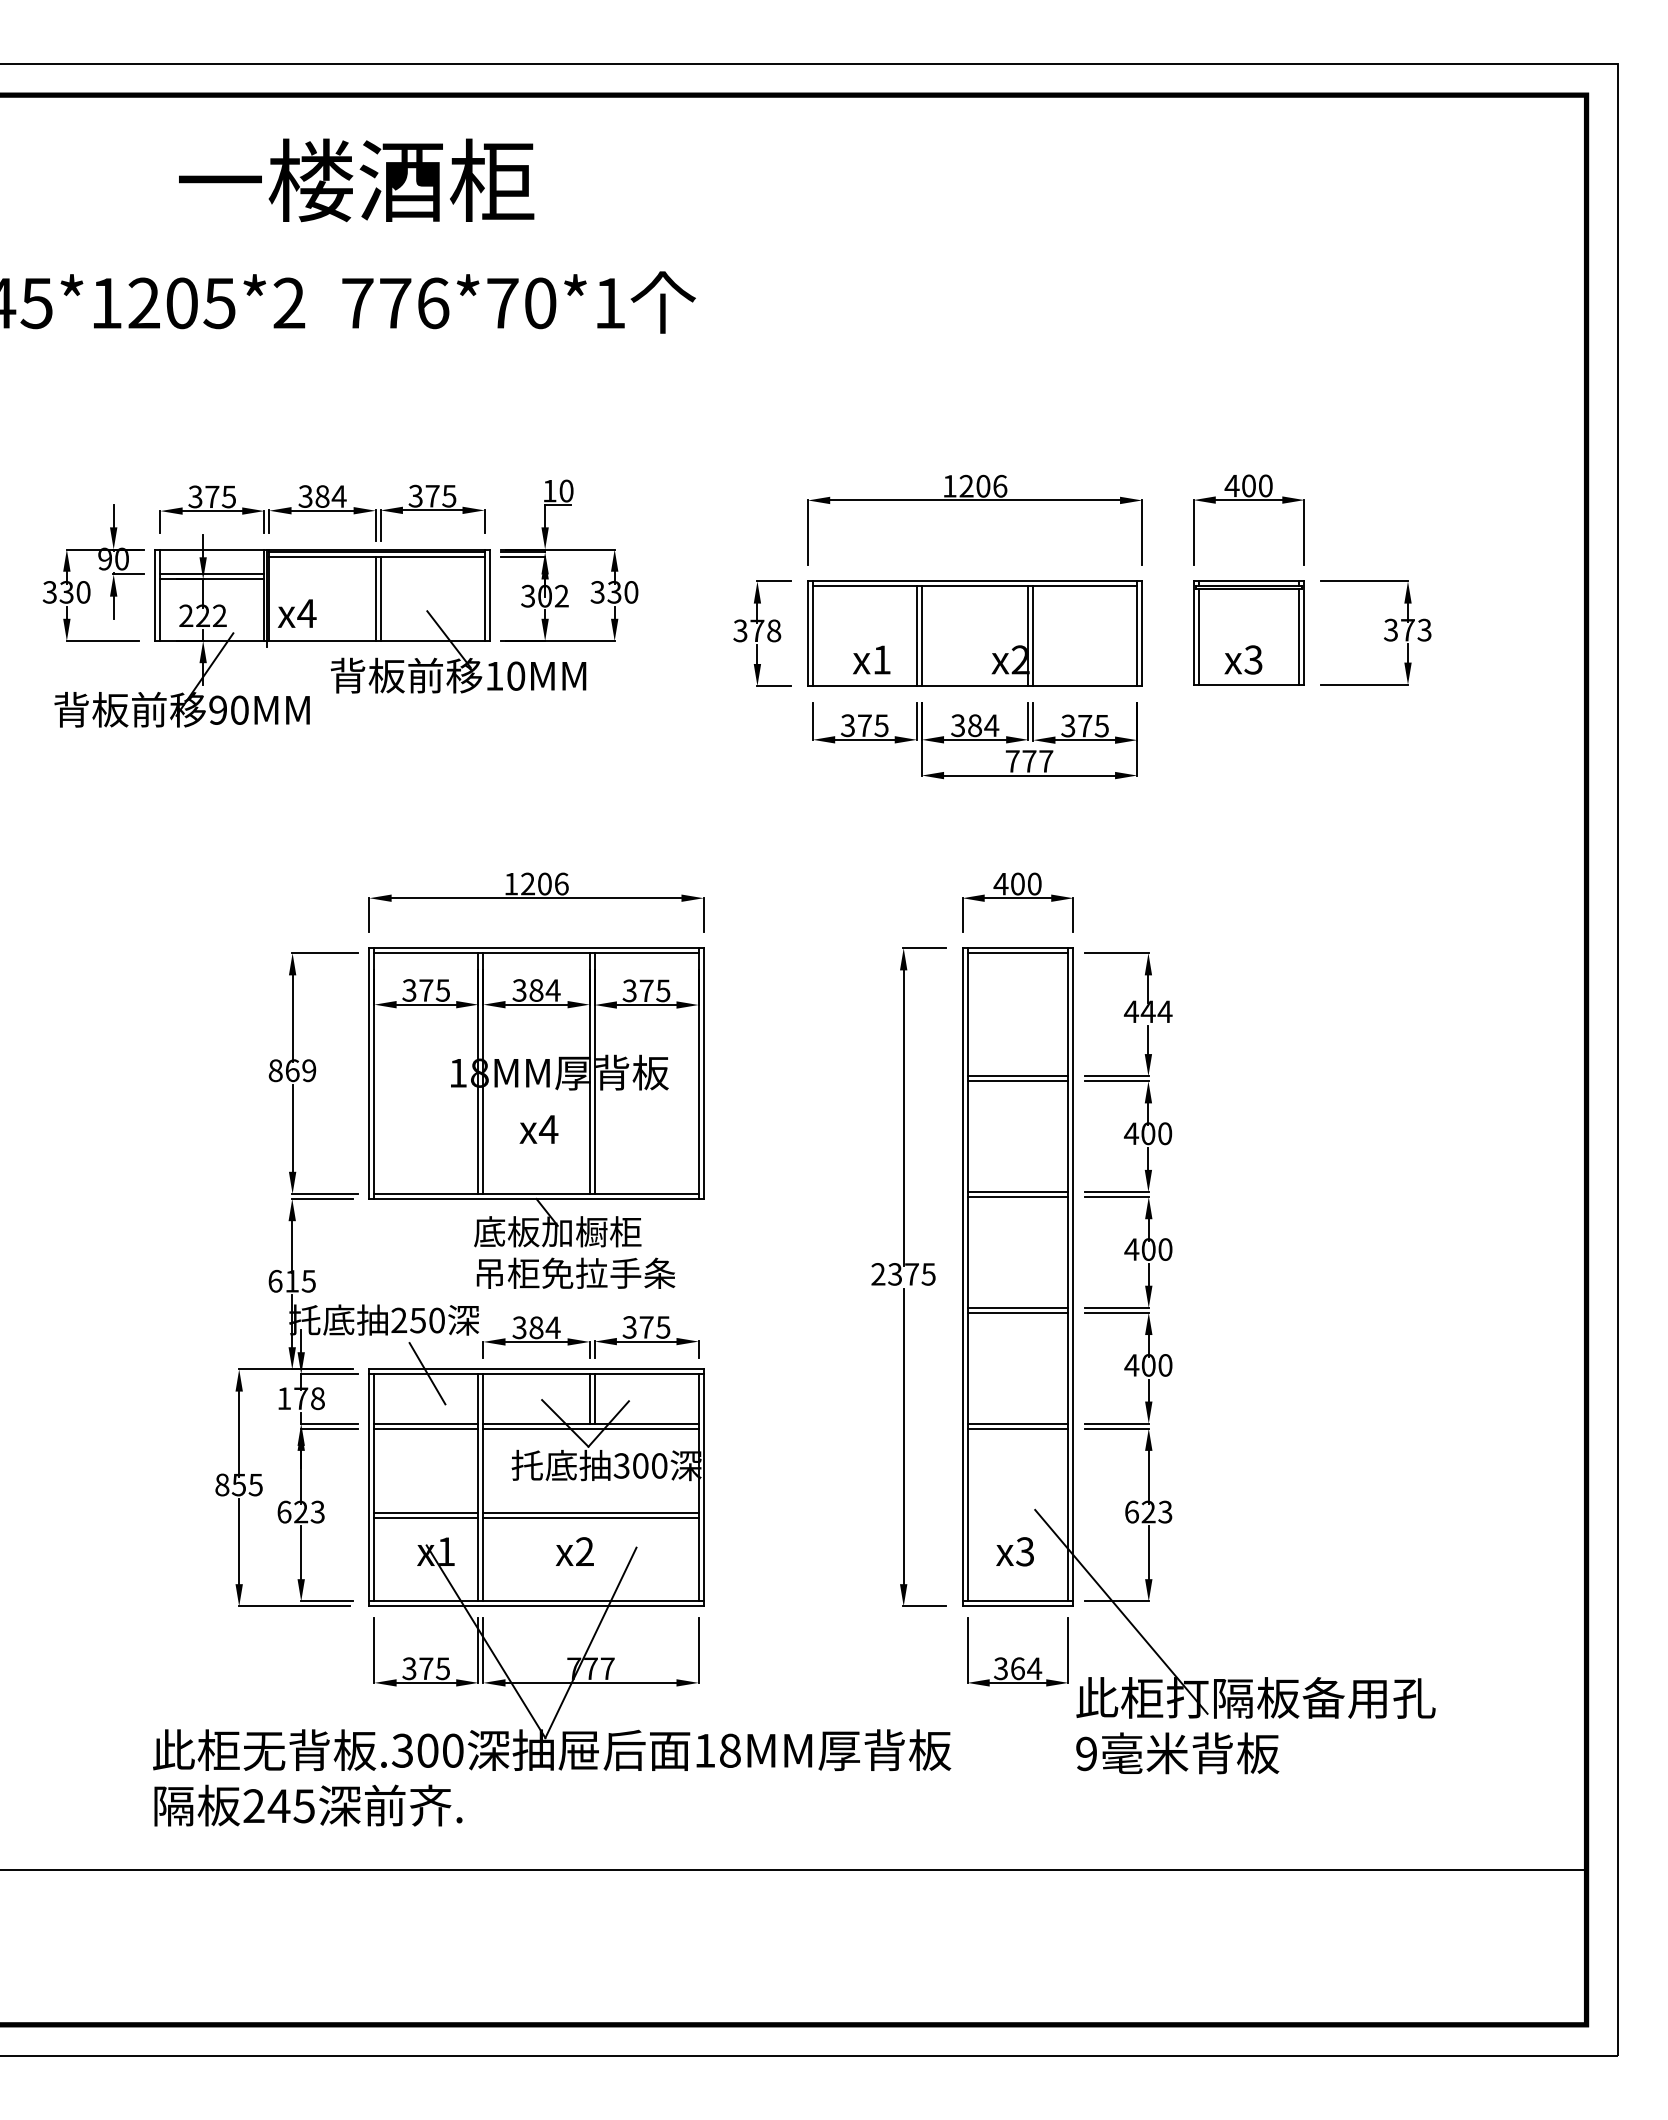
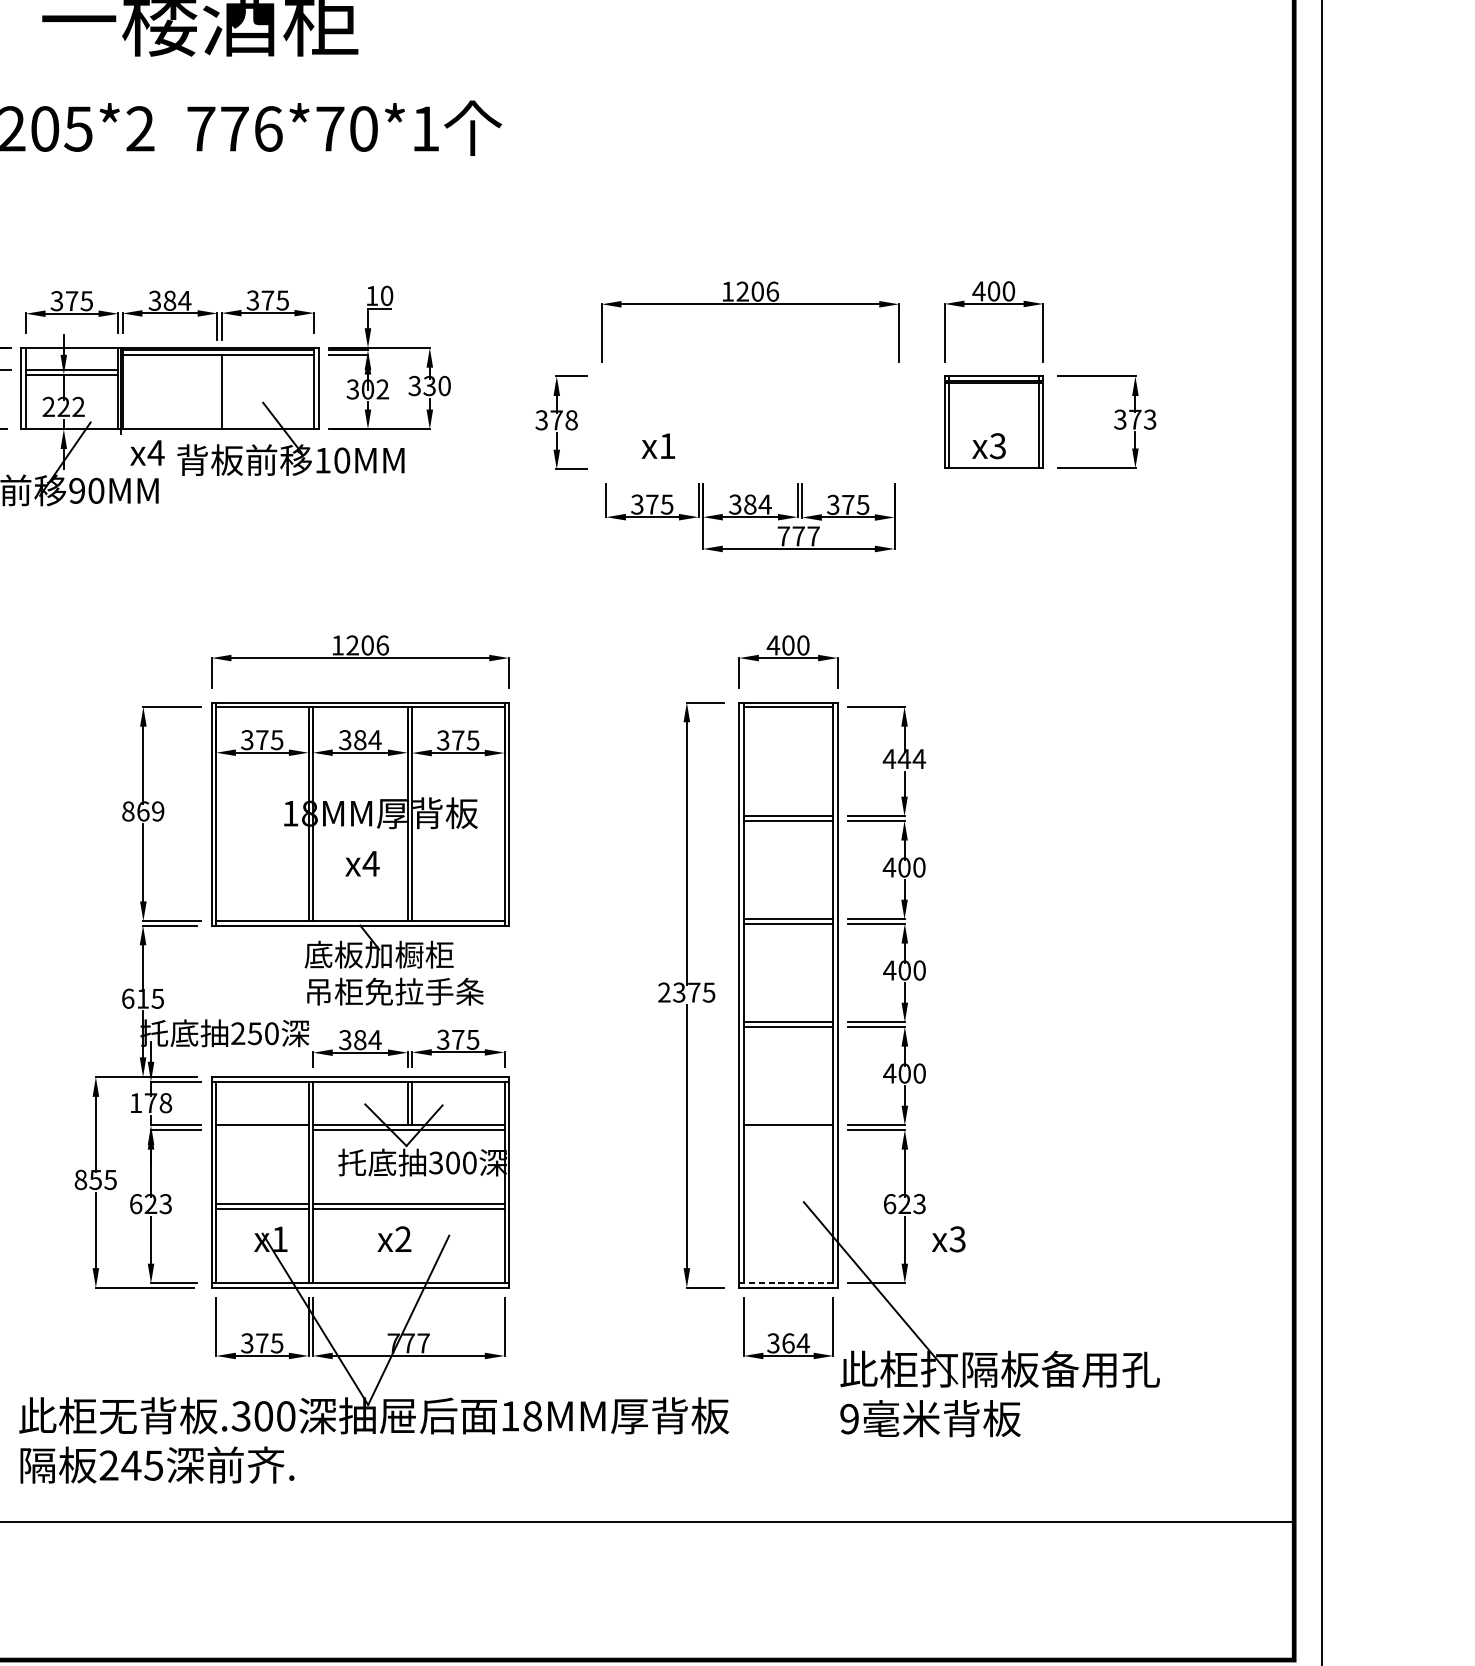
line: (375, 598) -> (217, 391), removed
text: (297, 613) -> (147, 452), moved
part: (974, 633) -> (749, 422), removed
line: (427, 1373) -> (263, 1080), removed
line: (426, 1428) -> (262, 1129), removed
line: (1017, 1428) -> (788, 1129), removed
text: (1014, 1551) -> (948, 1239), moved
line: (1018, 1601) -> (788, 1283), solid -> dashed

